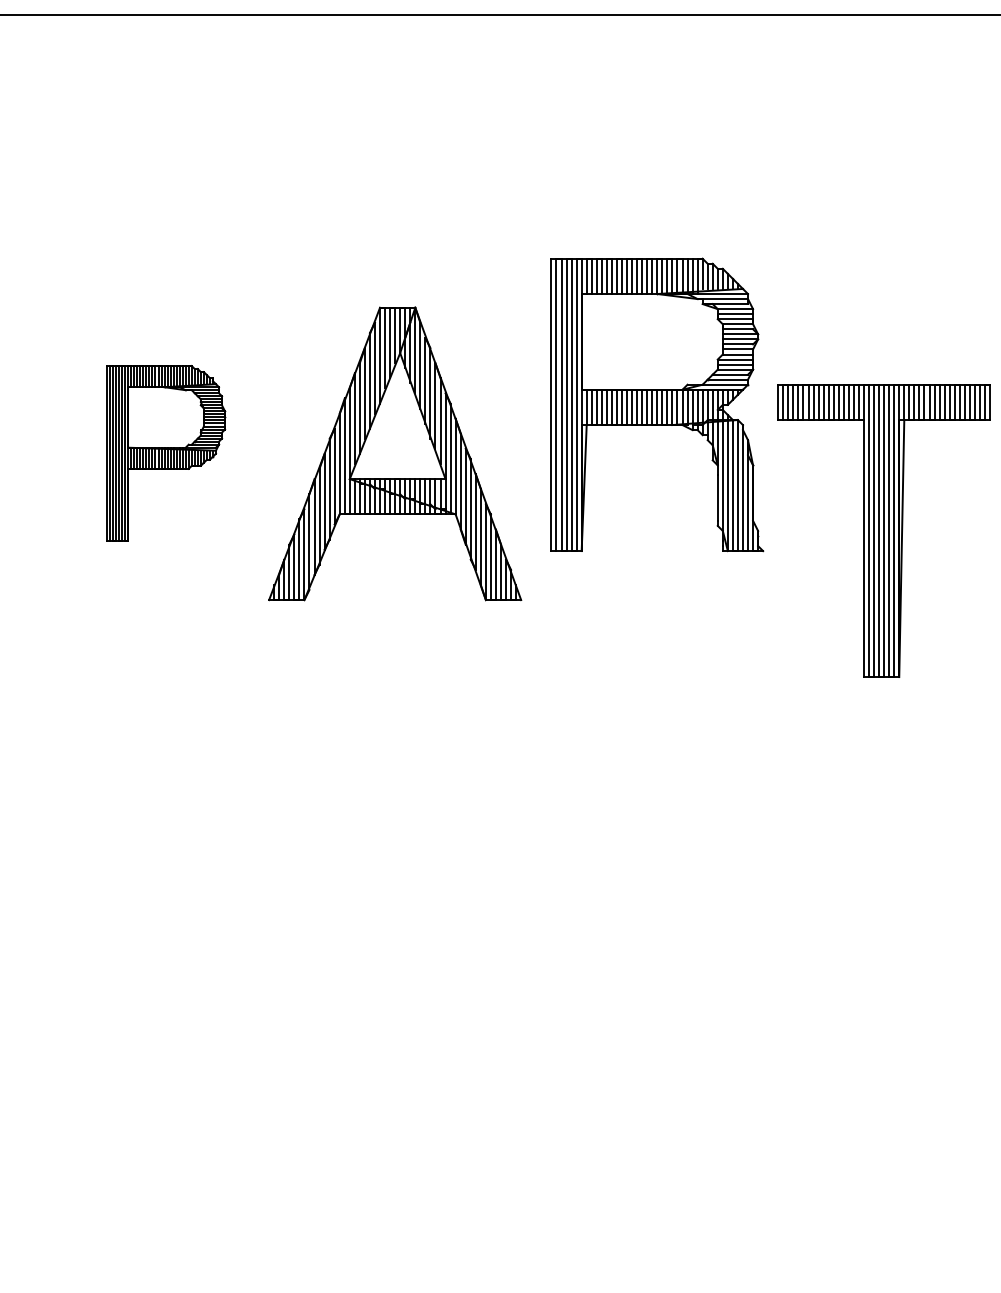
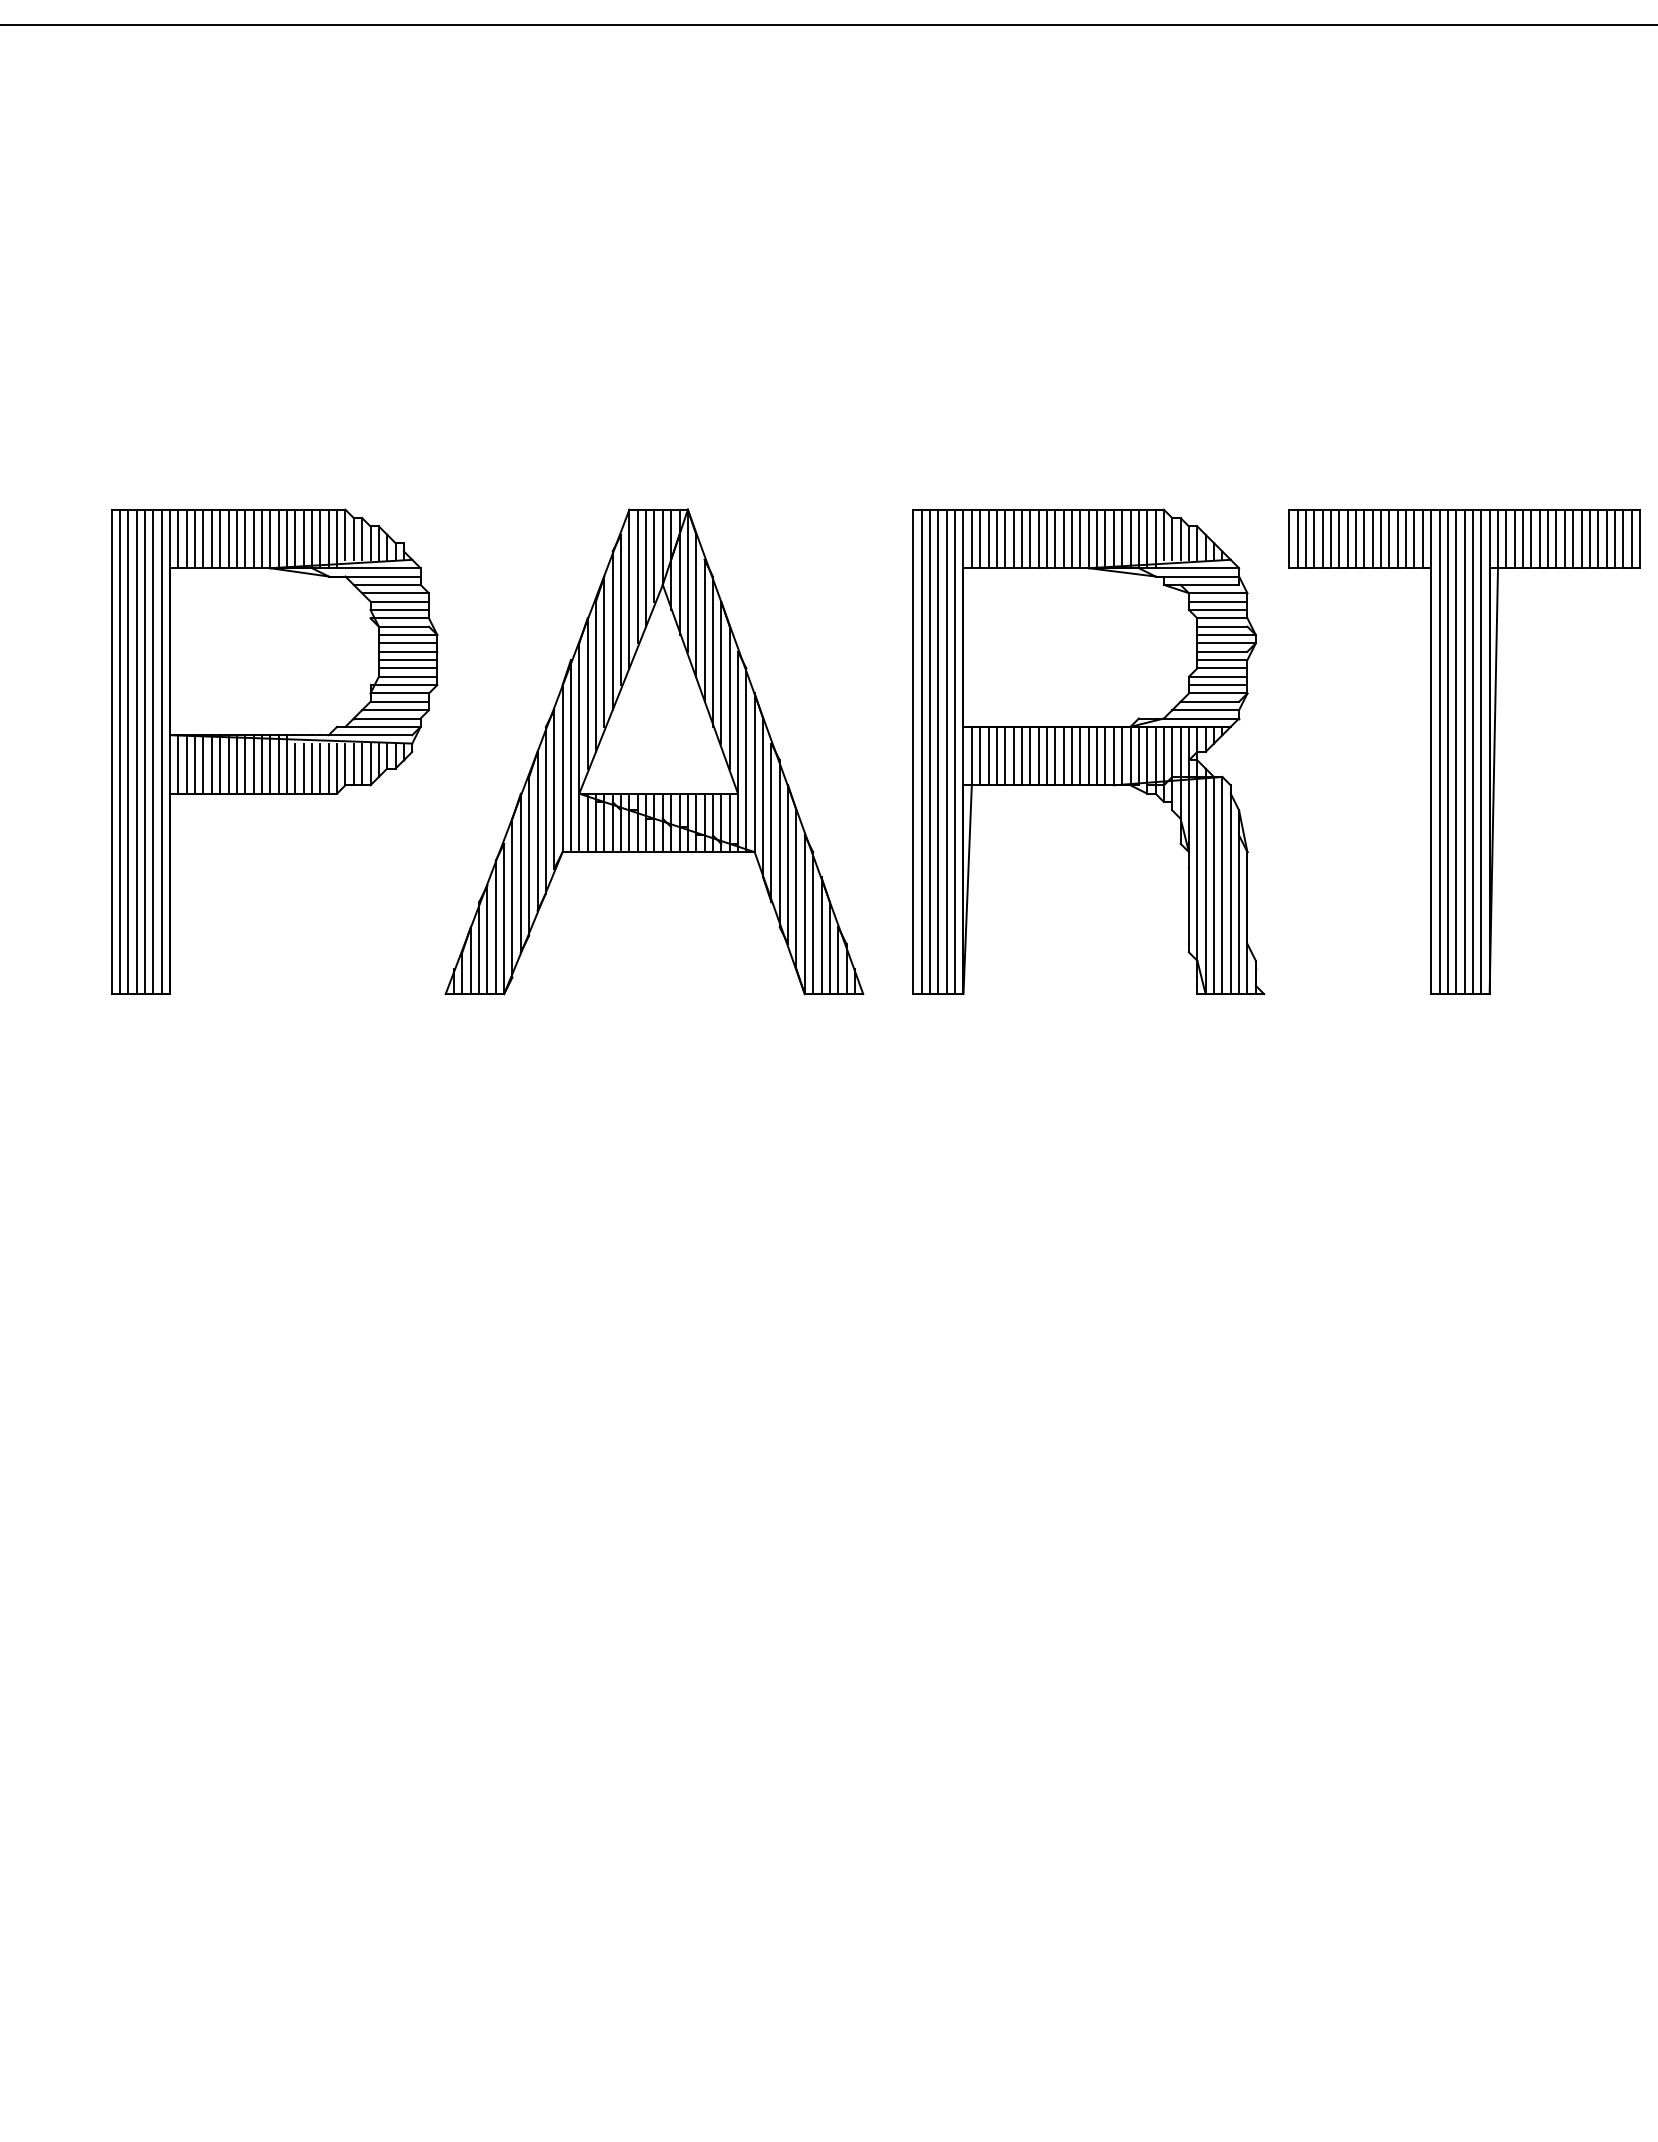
part: (657, 404) -> (1089, 751), moved
part: (166, 453) -> (275, 751), size x1.67
part: (883, 530) -> (1463, 751), moved

